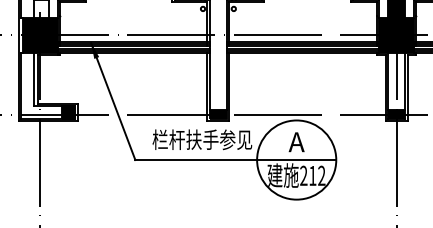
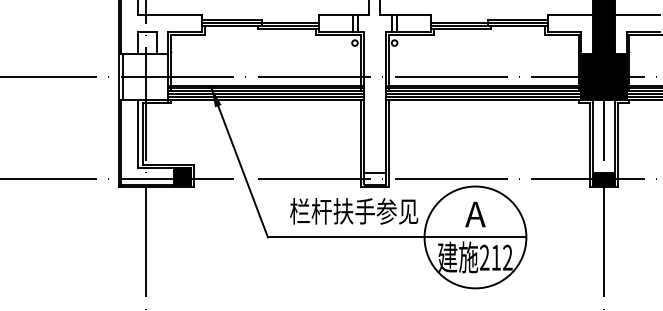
fill: (40, 34) -> (145, 76), removed
fill: (218, 114) -> (374, 178), removed

